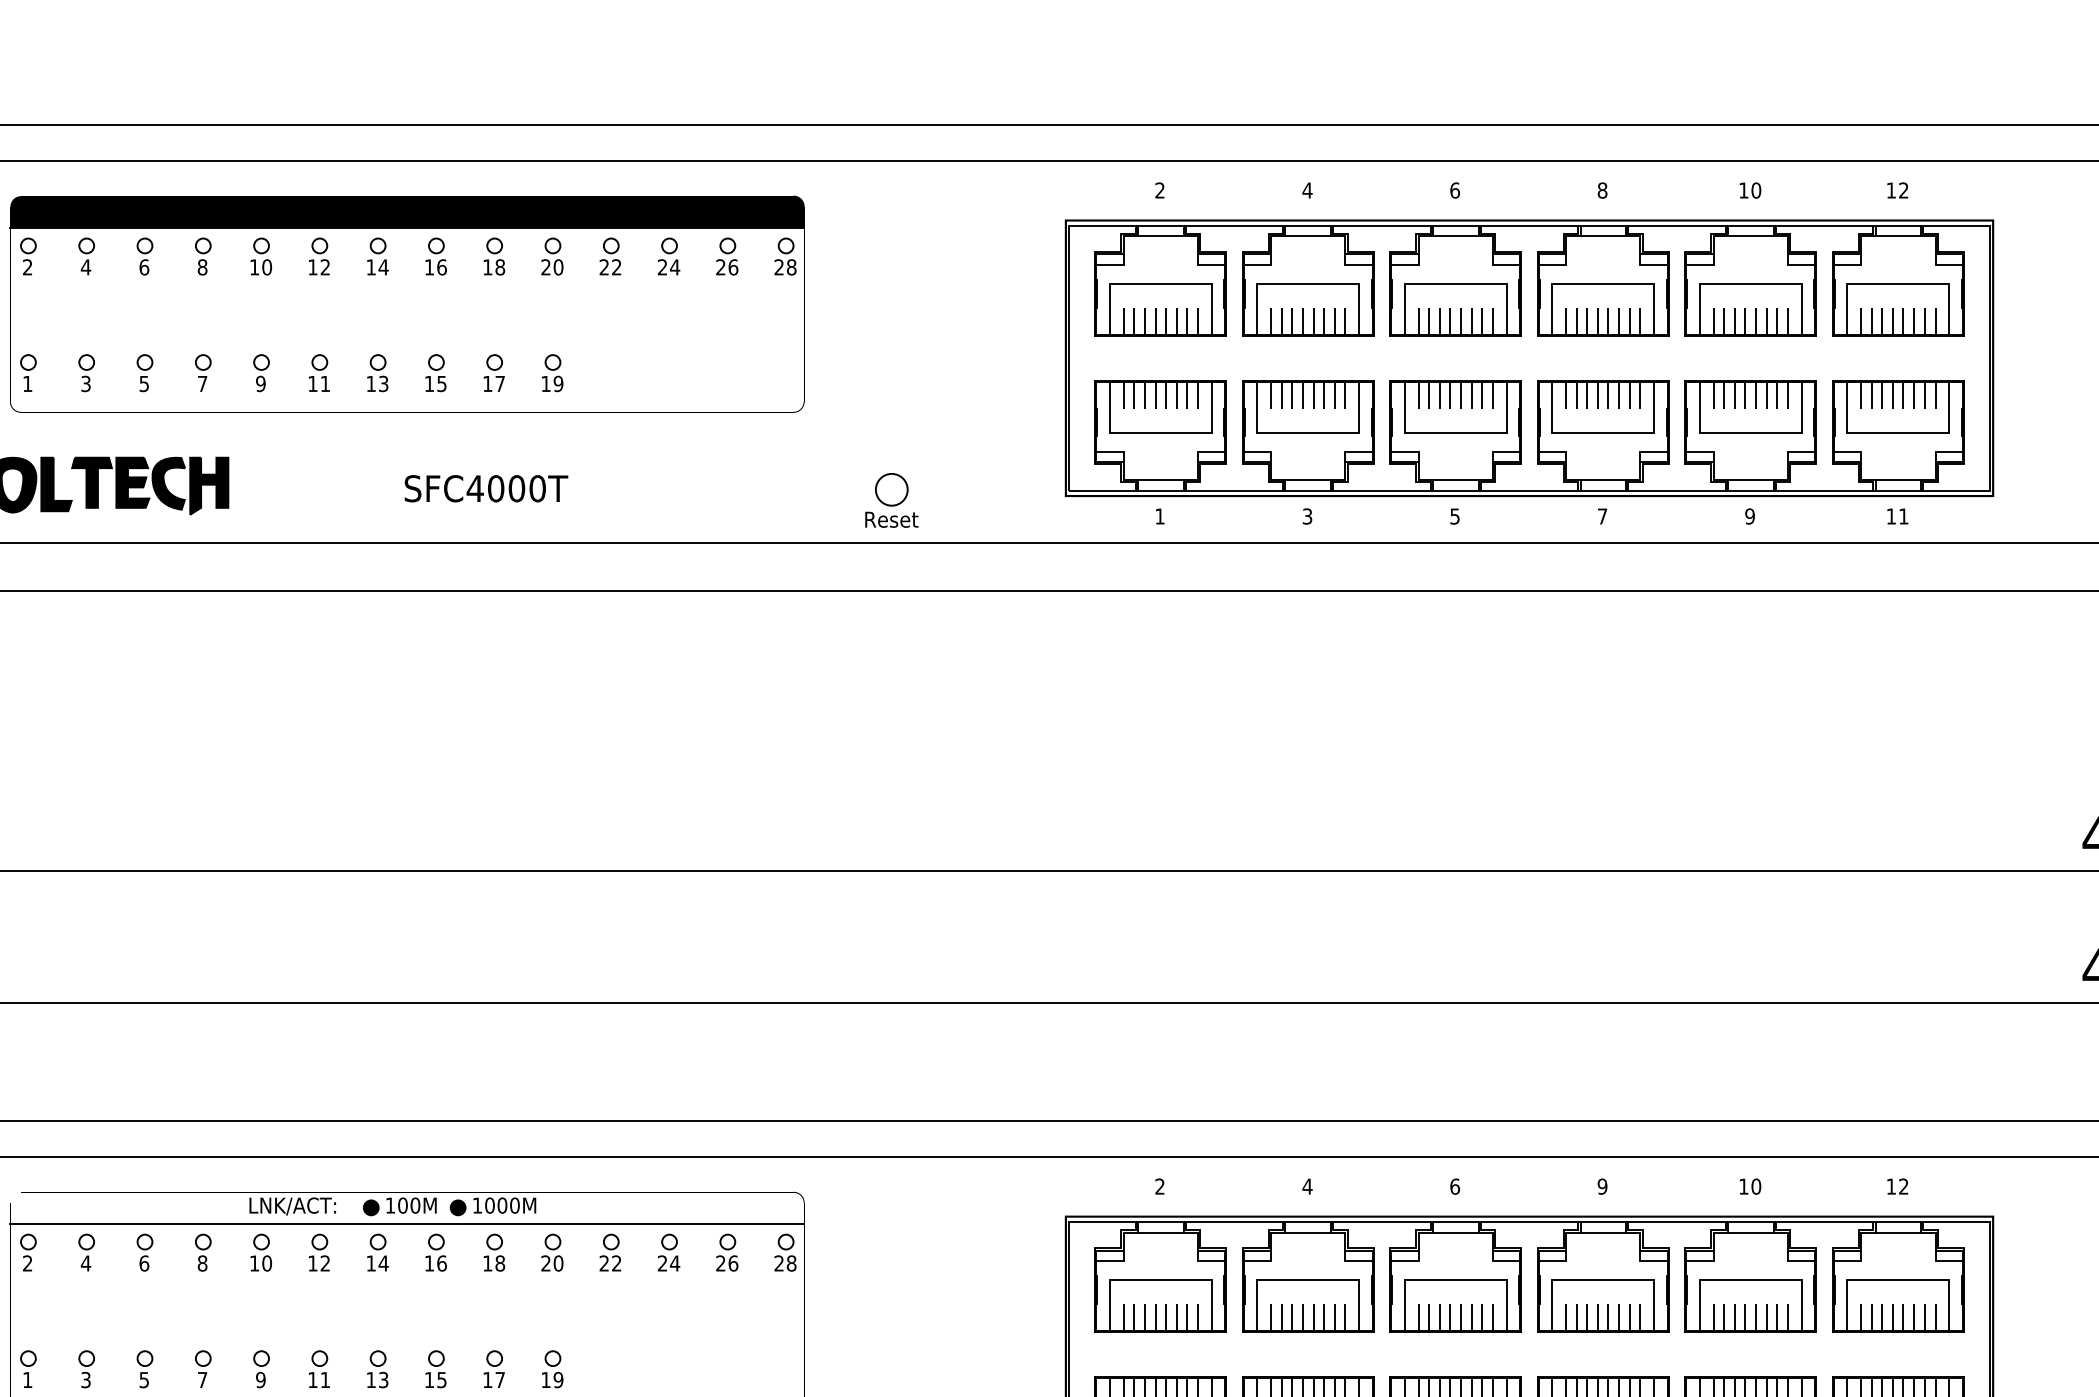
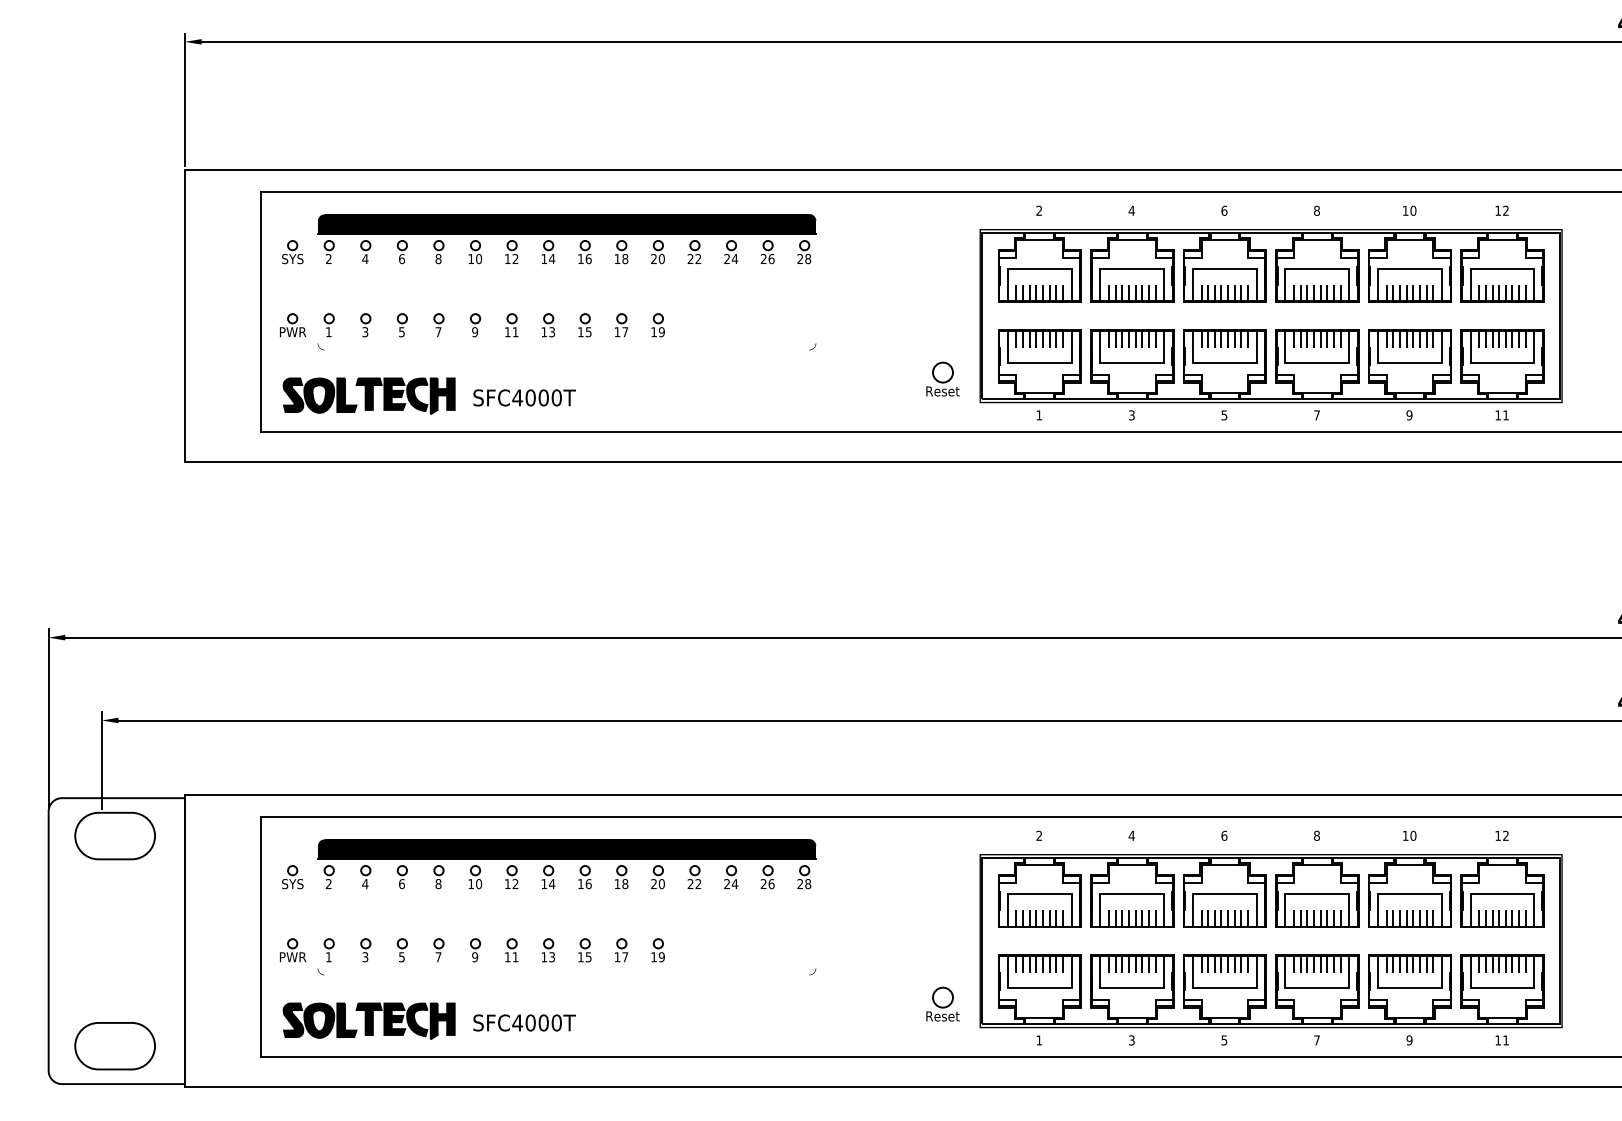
text: (486, 488) -> (524, 397), moved
part: (891, 499) -> (942, 378), moved
text: (1601, 1186) -> (1316, 835), 9 -> 8
fill: (406, 1208) -> (566, 849), added

